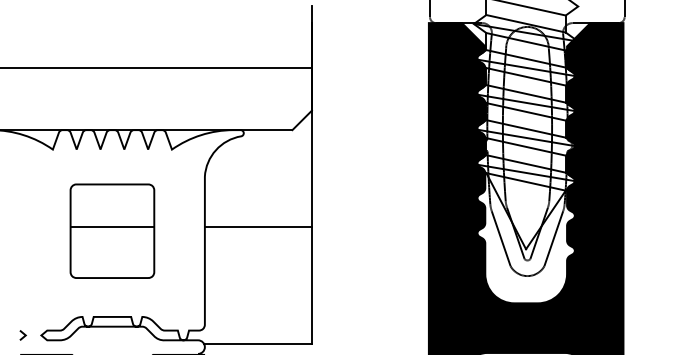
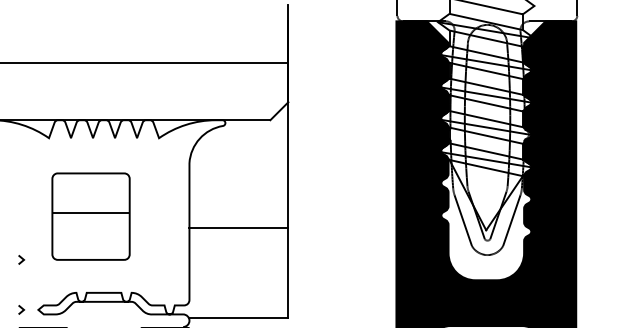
line: (257, 227) -> (238, 228), moved
part: (111, 231) -> (90, 216), moved
line: (23, 280) -> (21, 259), added

